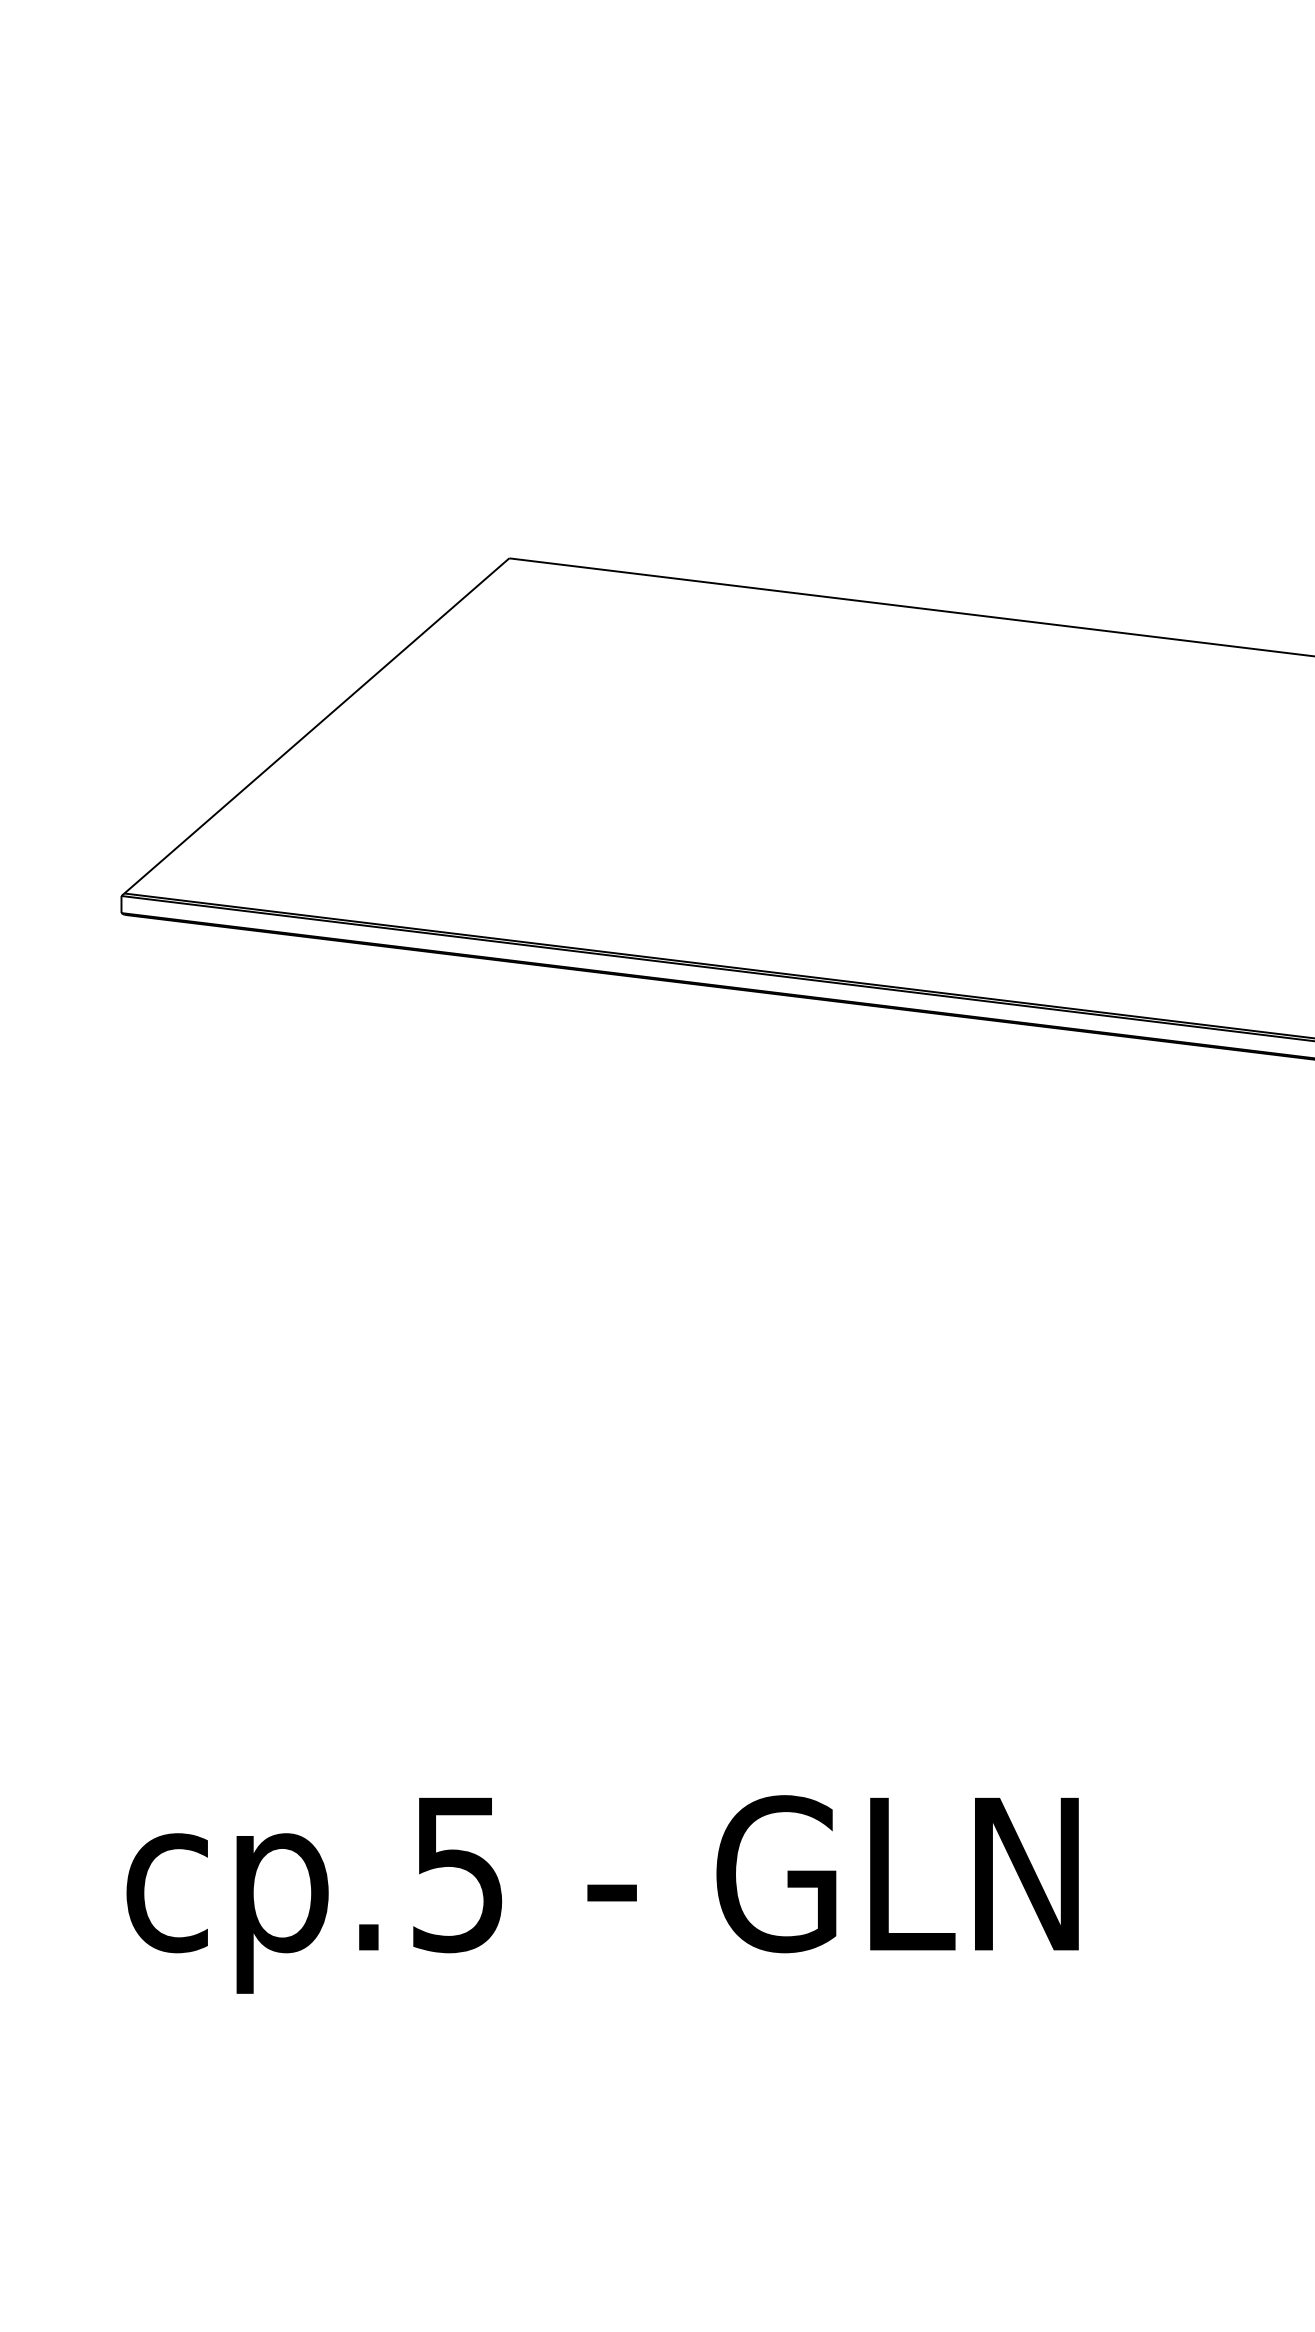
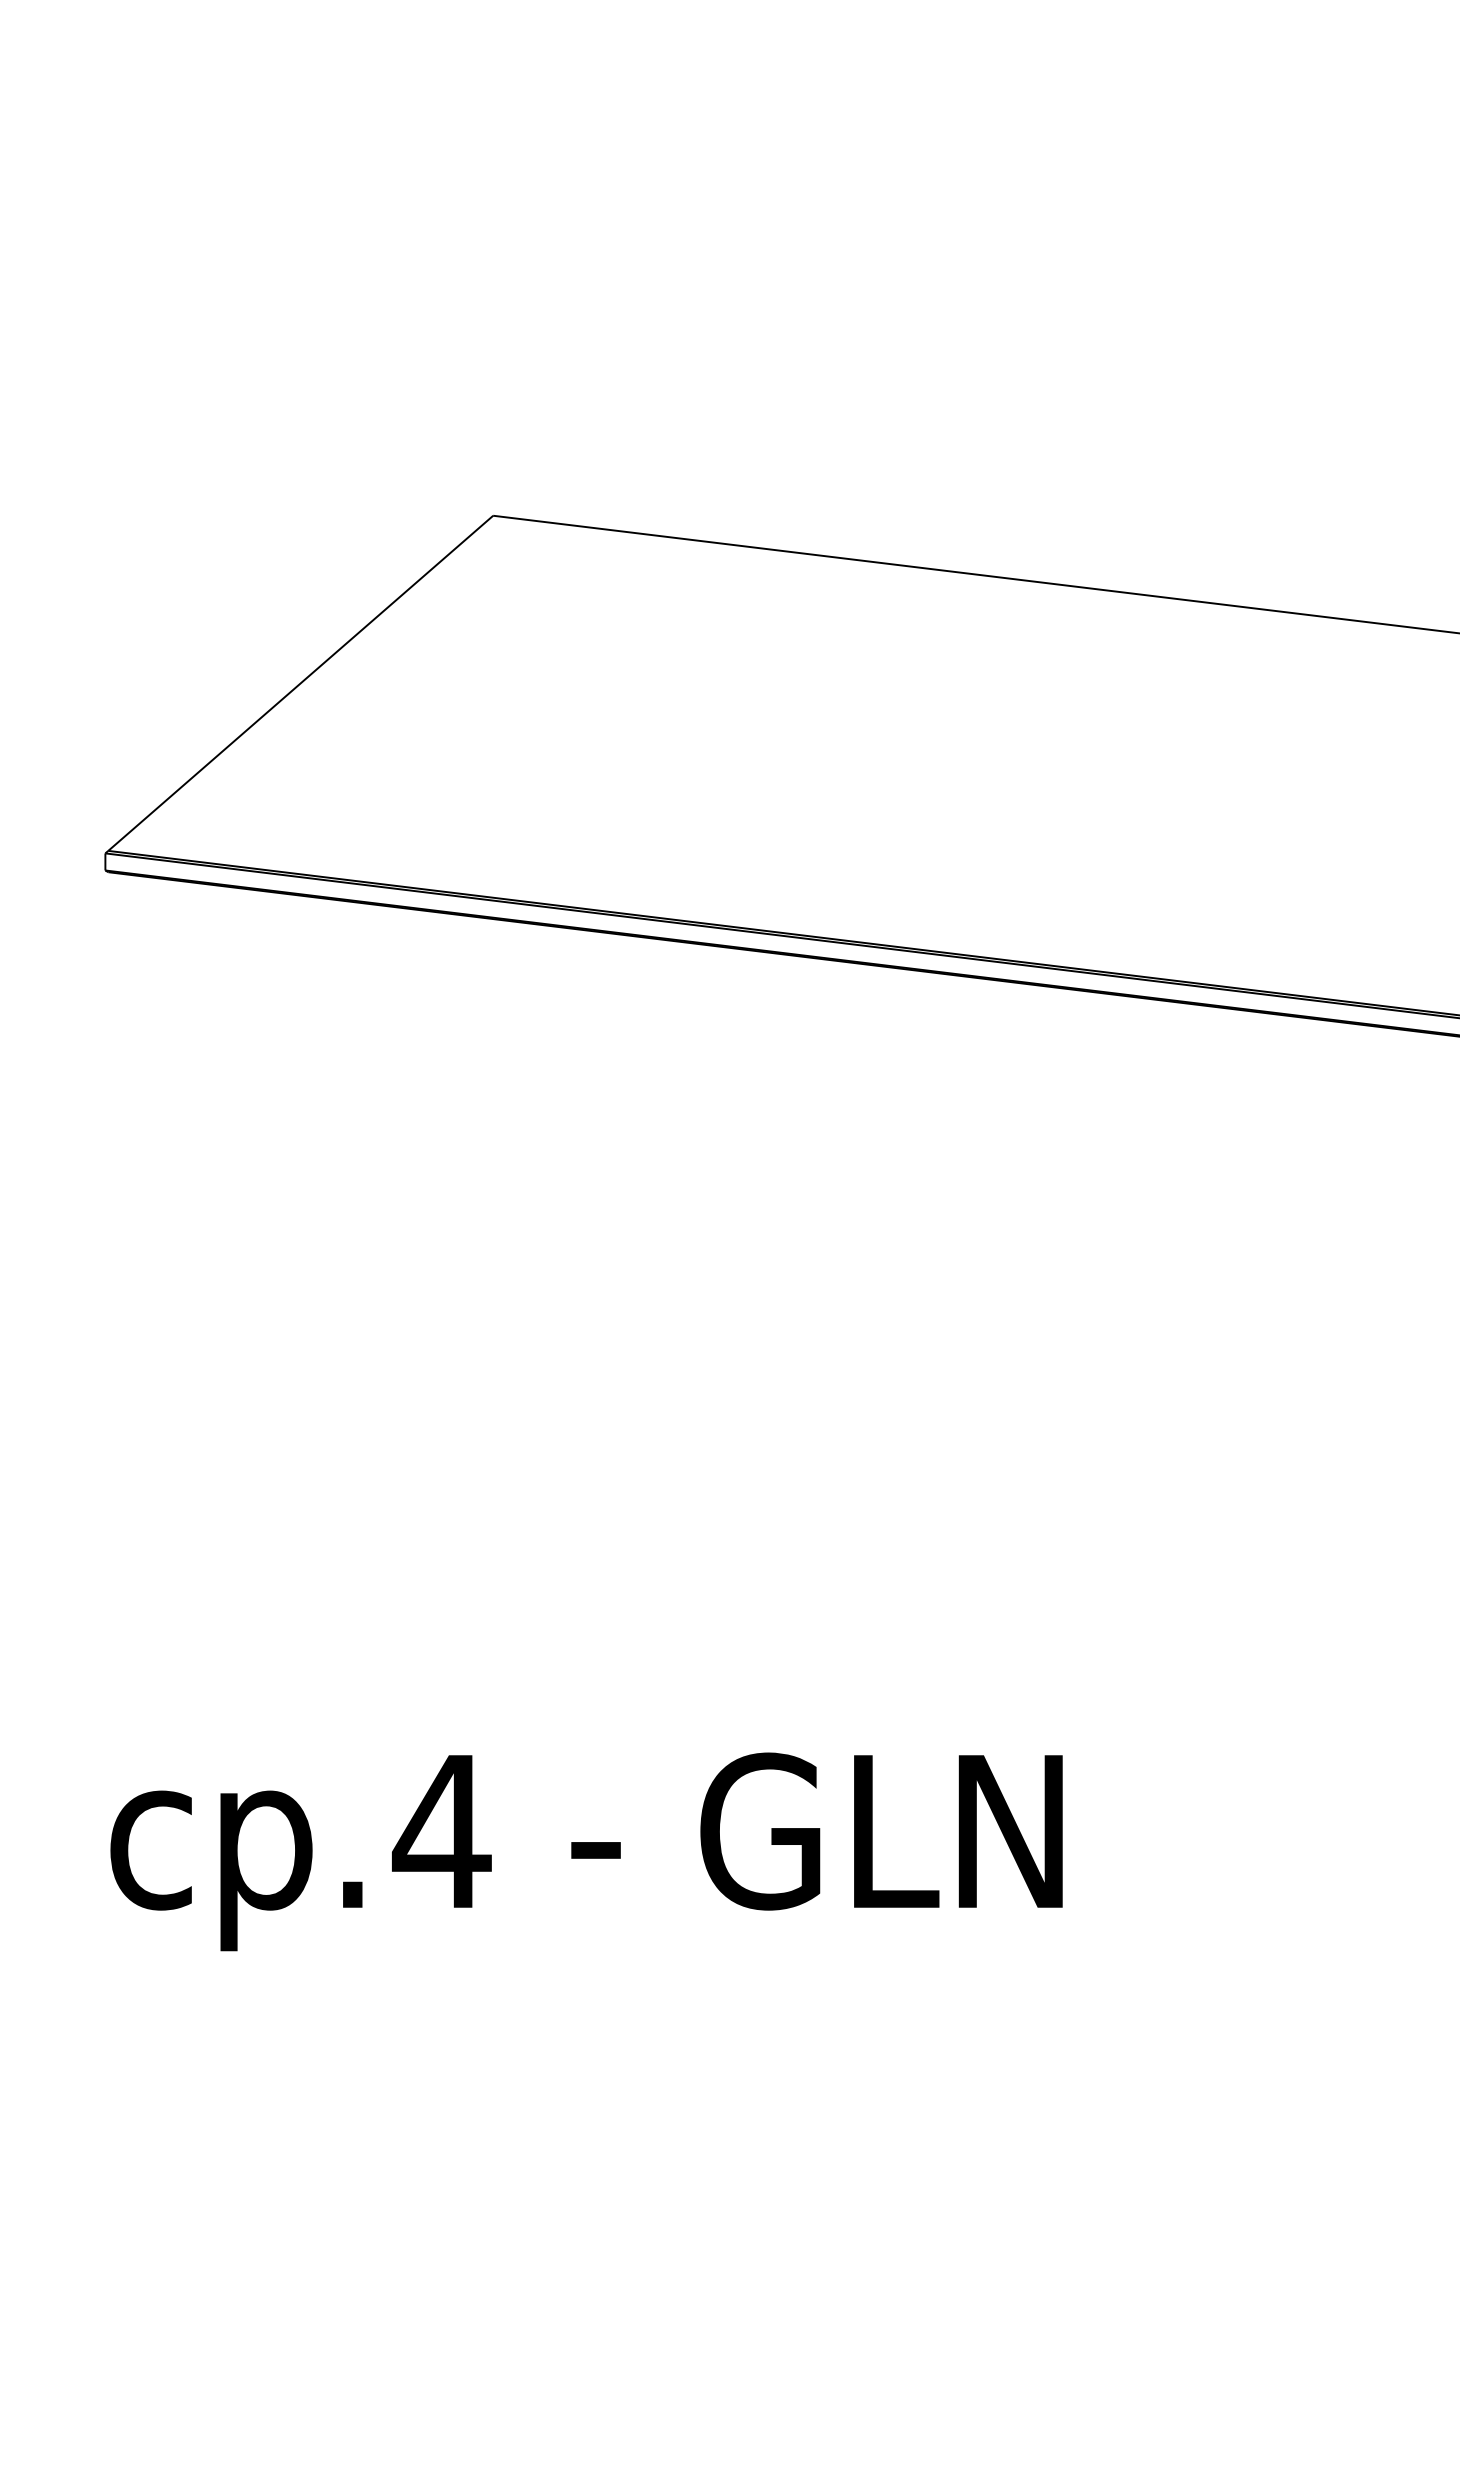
text: (457, 1875) -> (441, 1832), cp.5 -> cp.4

